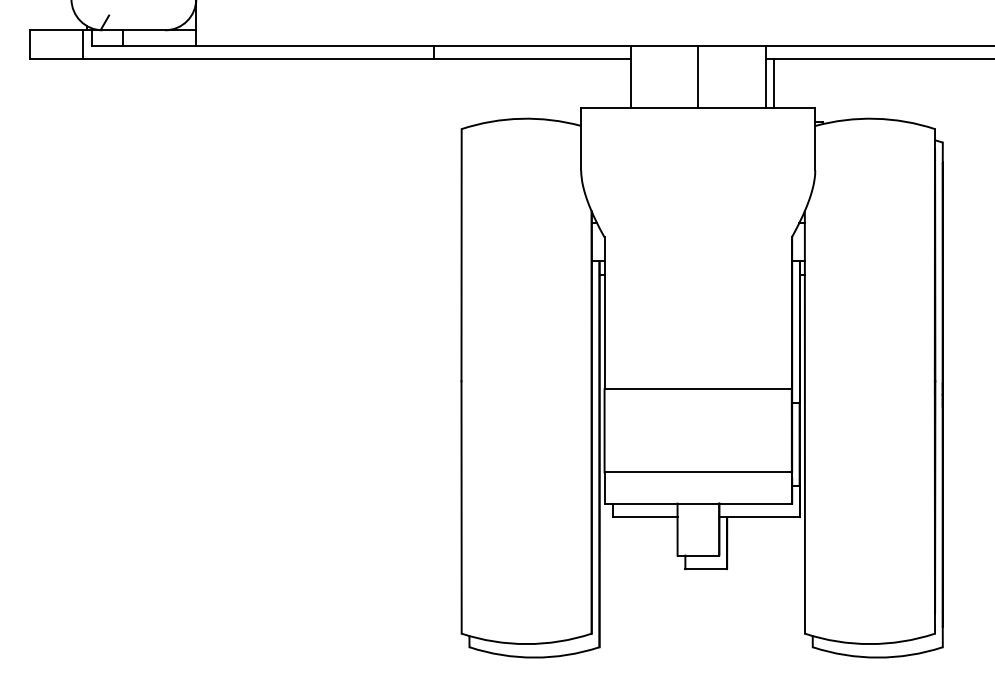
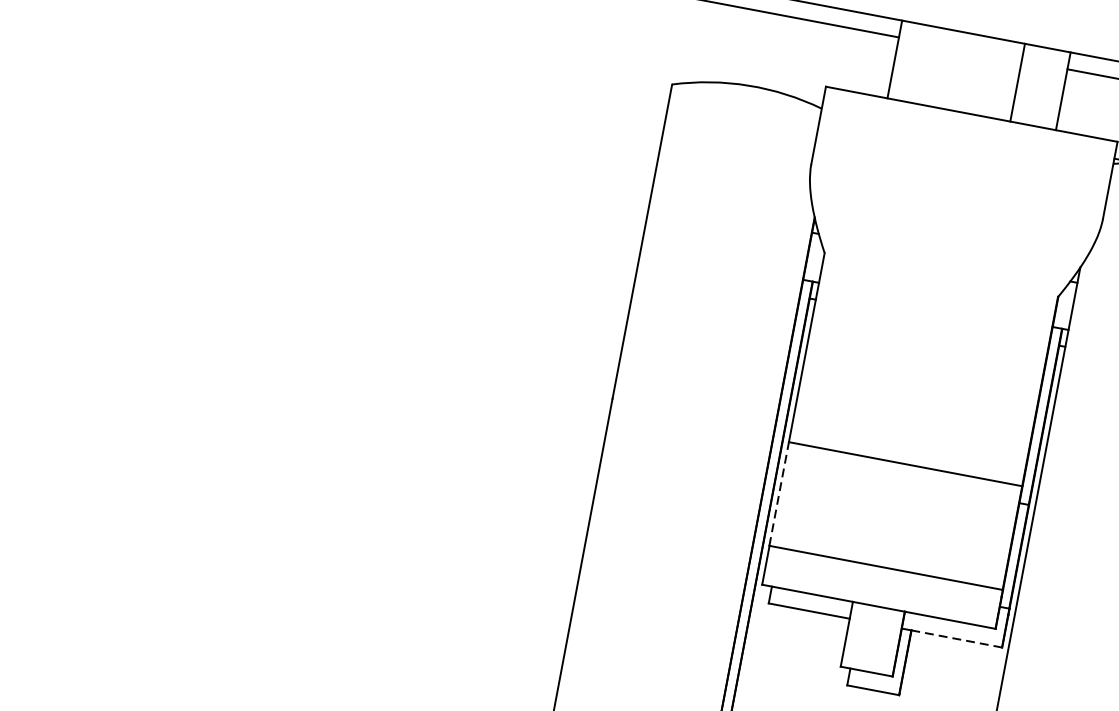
line: (698, 76) -> (1018, 82), moved
line: (773, 83) -> (1071, 101), removed
line: (604, 430) -> (779, 493), solid -> dashed
line: (763, 517) -> (956, 639), solid -> dashed

